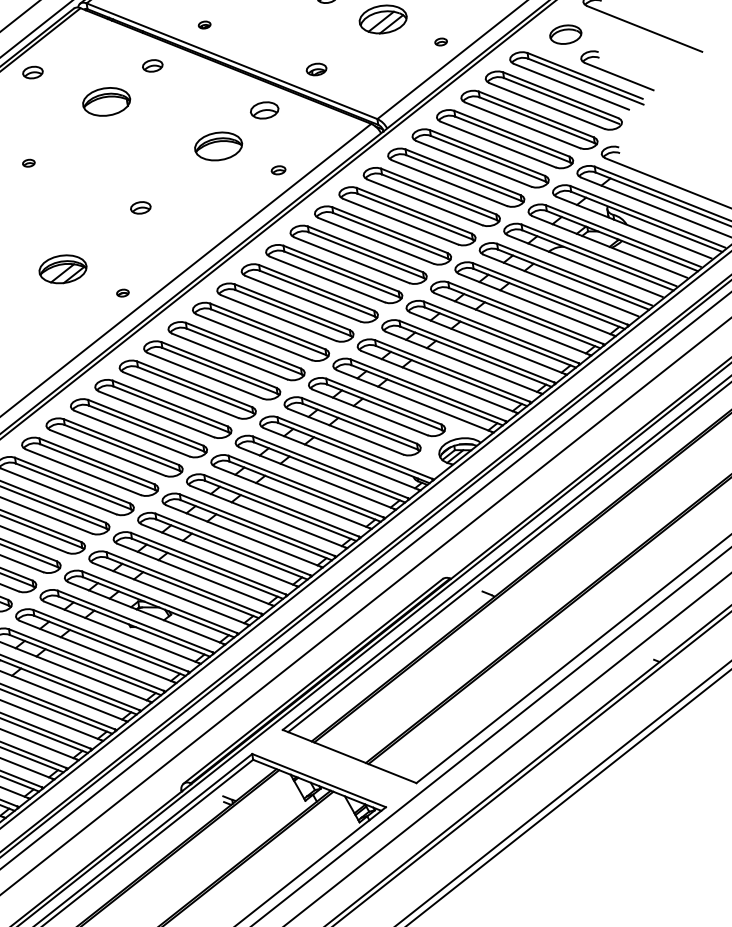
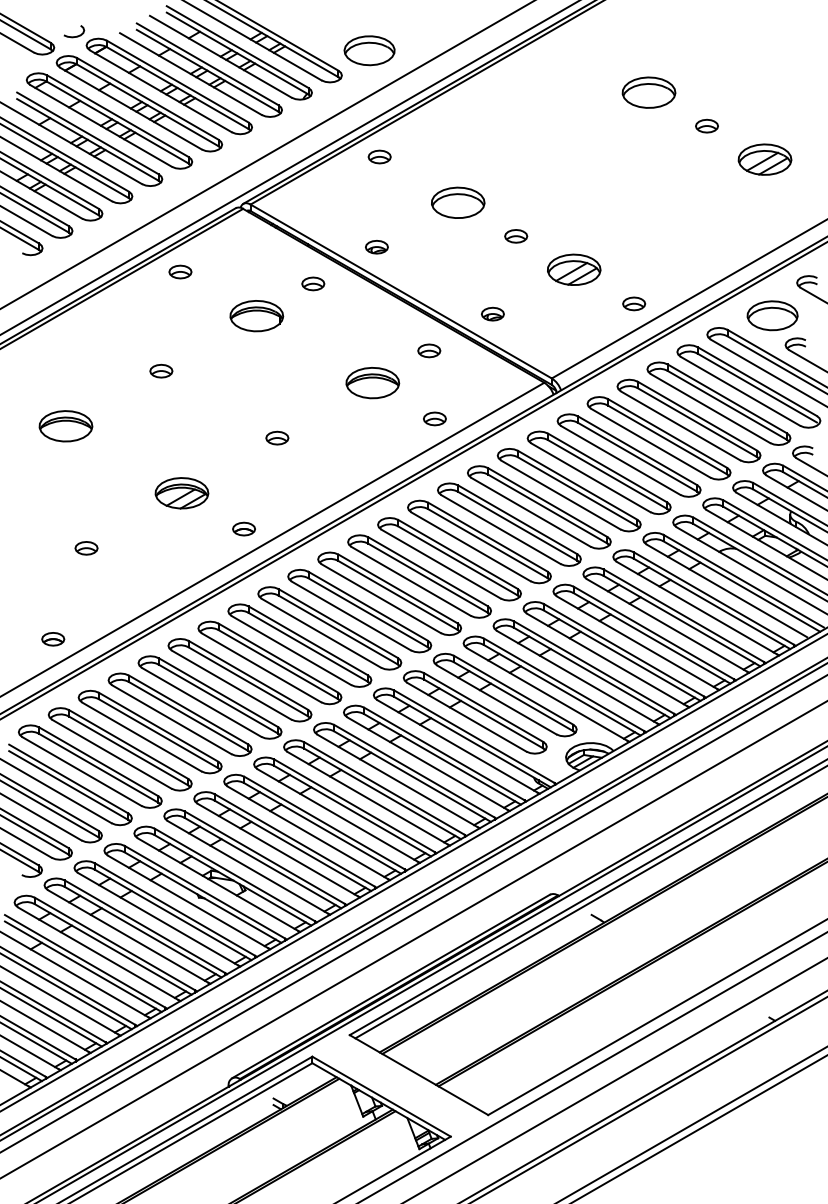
part: (204, 25) -> (376, 247), size x1.67
part: (565, 34) -> (772, 315), size x1.43
part: (441, 41) -> (634, 303), size x1.67
part: (264, 110) -> (429, 350), size x0.71
part: (28, 162) -> (161, 370), size x1.67
part: (278, 169) -> (434, 418), size x1.43
part: (122, 292) -> (243, 528), size x1.67

